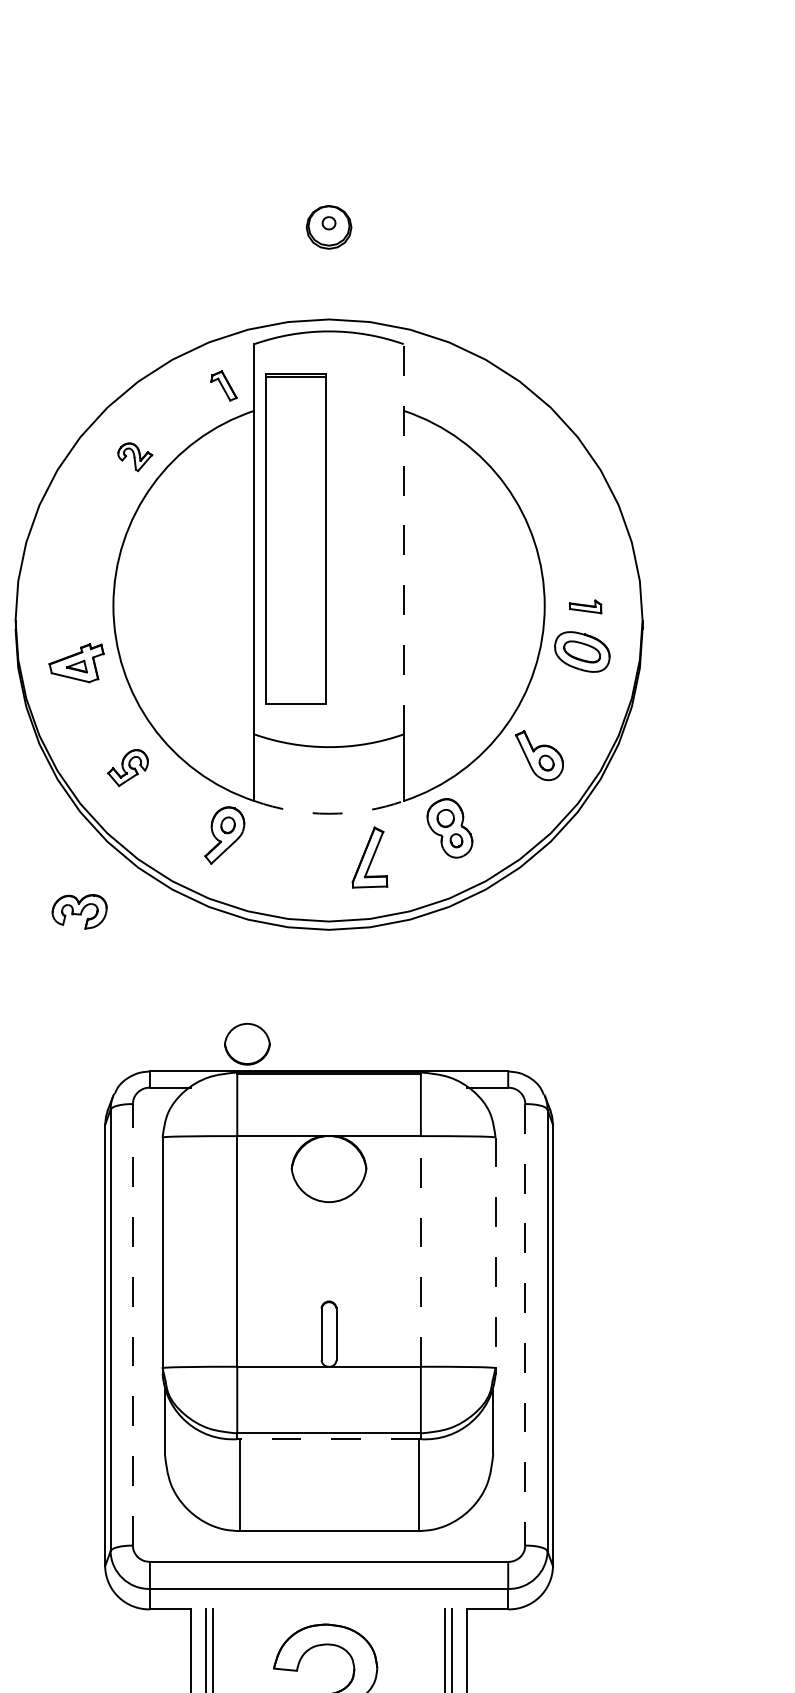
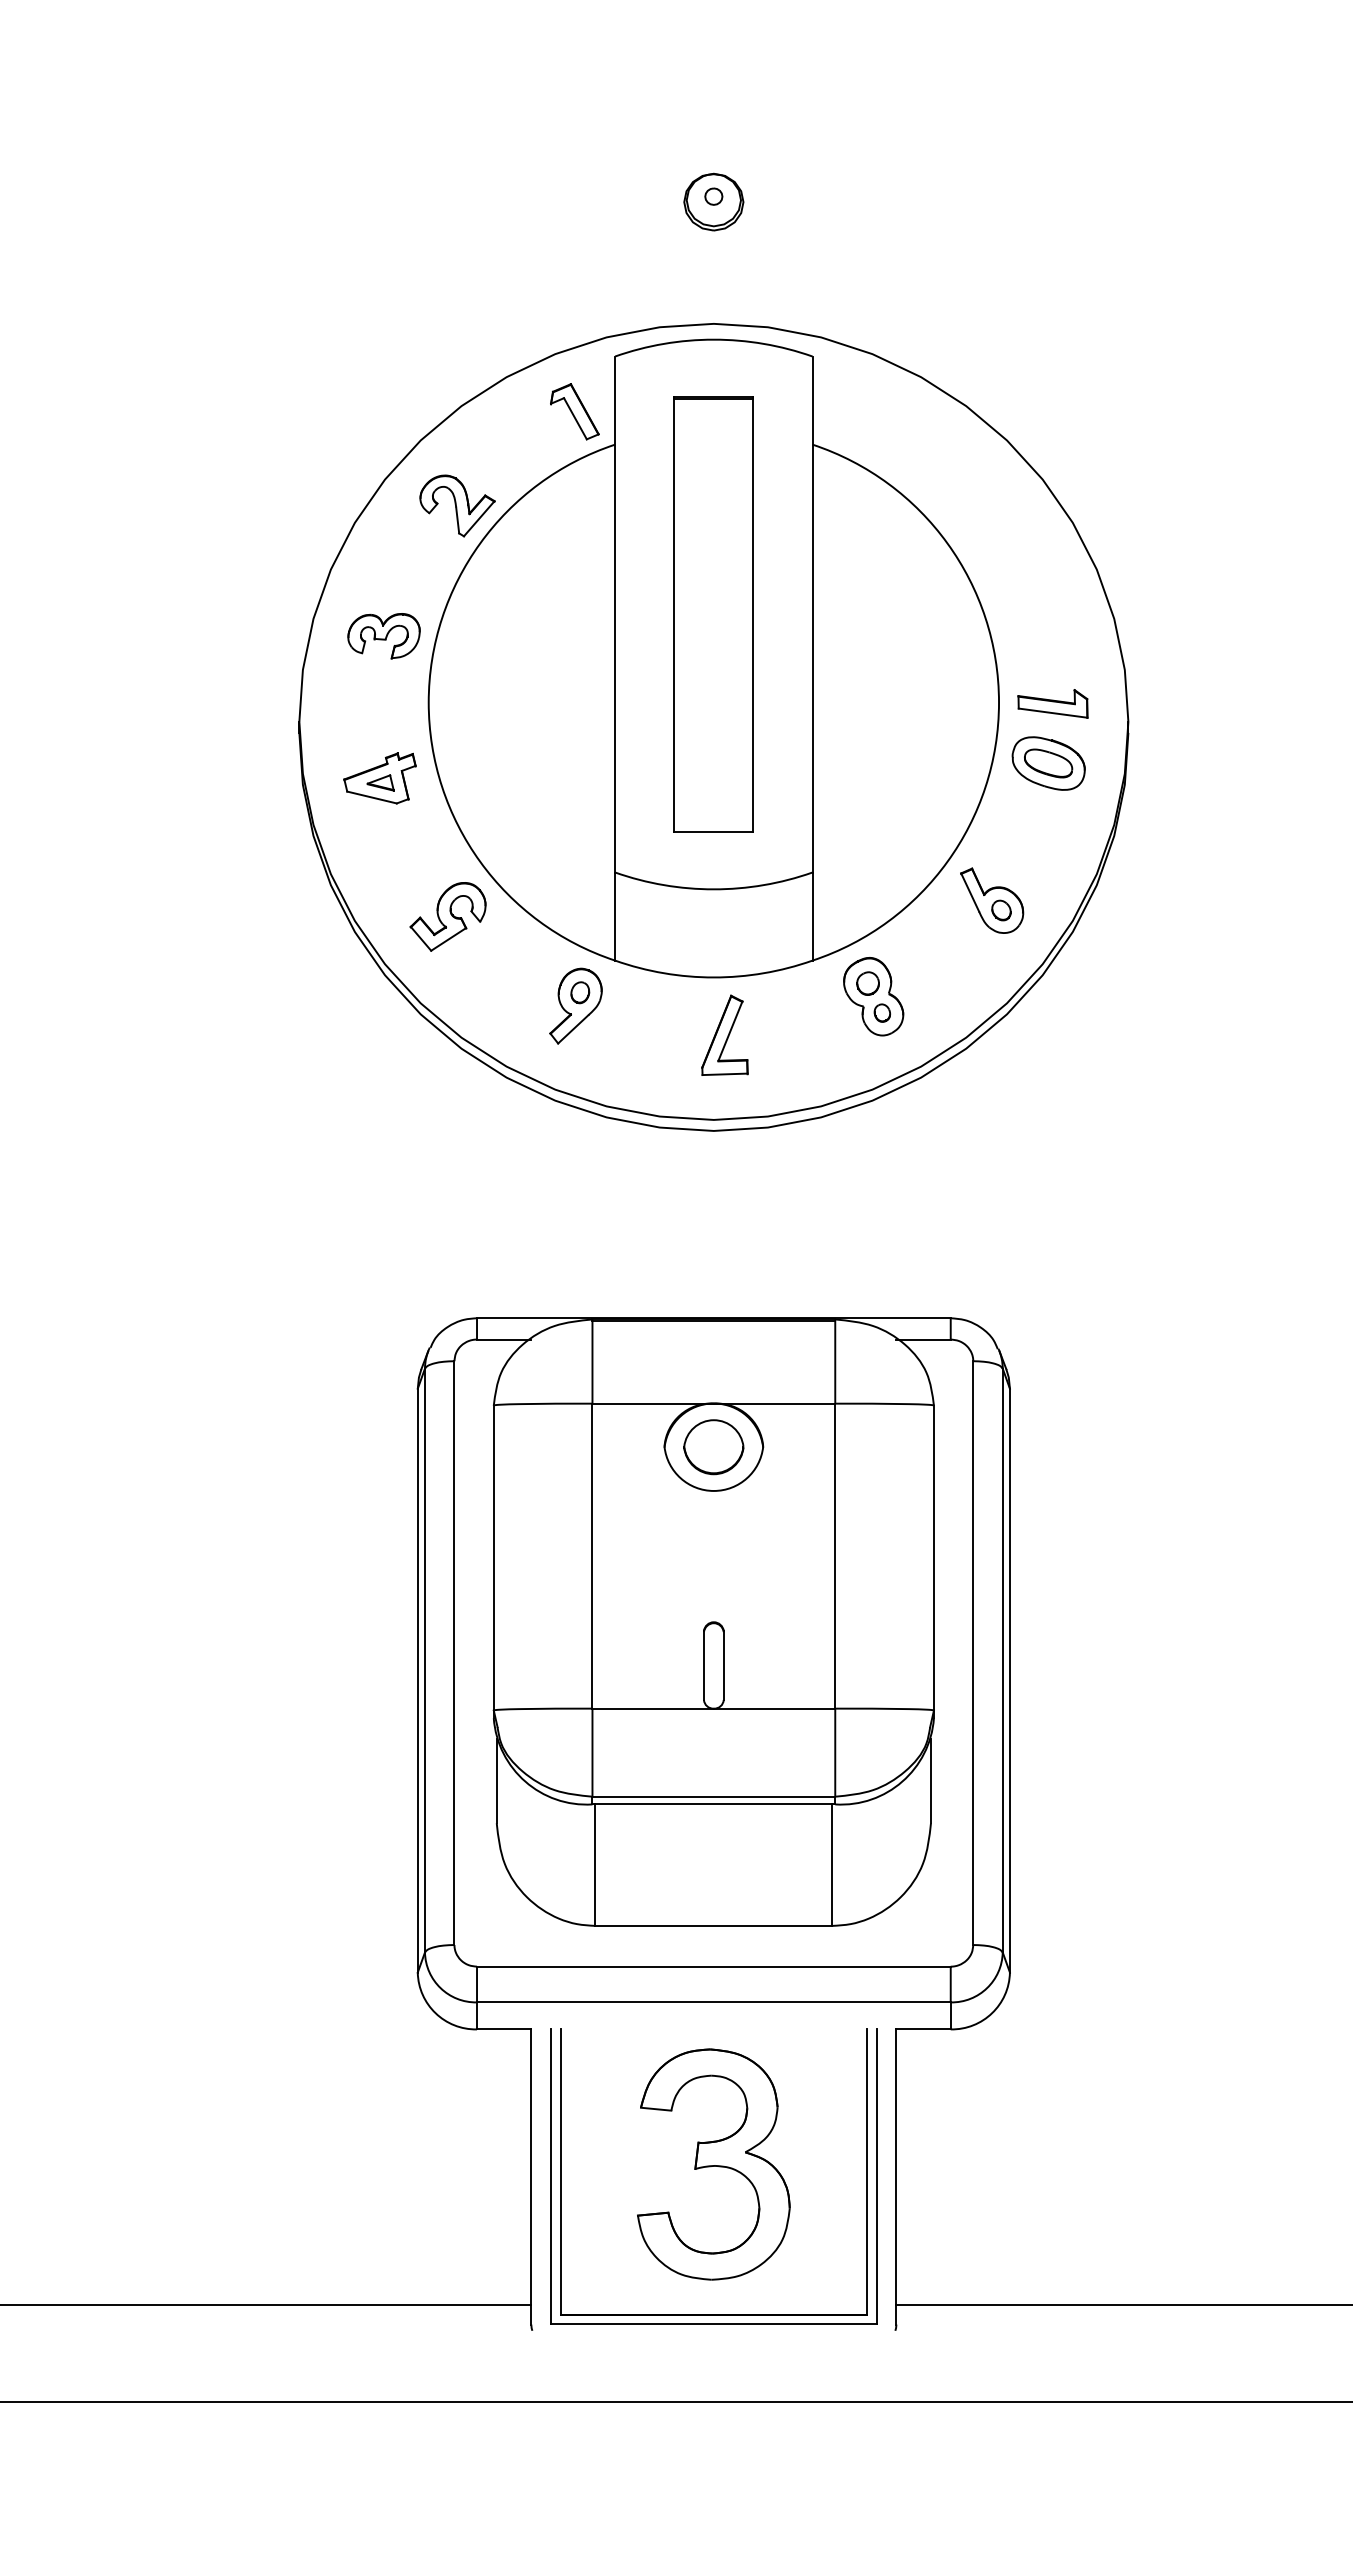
part: (223, 385) -> (574, 411), size x1.43
part: (135, 456) -> (457, 505), size x1.67
part: (295, 539) -> (713, 614), moved
line: (403, 539) -> (812, 614), dashed -> solid
part: (585, 606) -> (1052, 703), size x1.67
part: (127, 767) -> (447, 916), size x1.43
arc: (328, 813) -> (713, 977), dashed -> solid
part: (369, 856) -> (724, 1034), moved
part: (79, 912) -> (383, 636), moved
part: (247, 1044) -> (713, 1447), moved
line: (421, 1250) -> (835, 1555), dashed -> solid
line: (495, 1253) -> (933, 1558), dashed -> solid
line: (132, 1325) -> (454, 1653), dashed -> solid
line: (525, 1325) -> (973, 1653), dashed -> solid
line: (328, 1439) -> (713, 1804), dashed -> solid

